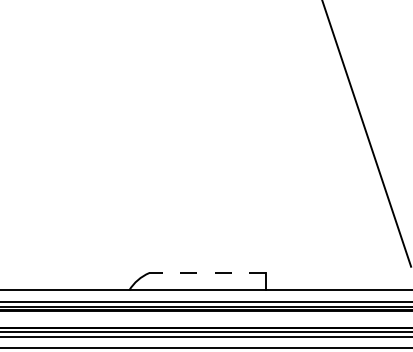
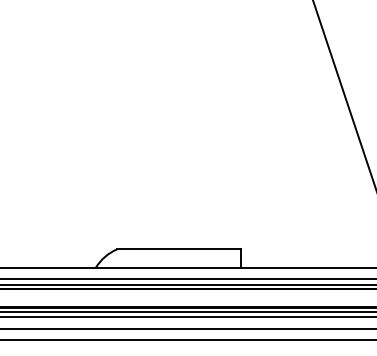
line: (207, 273) -> (178, 249), dashed -> solid

